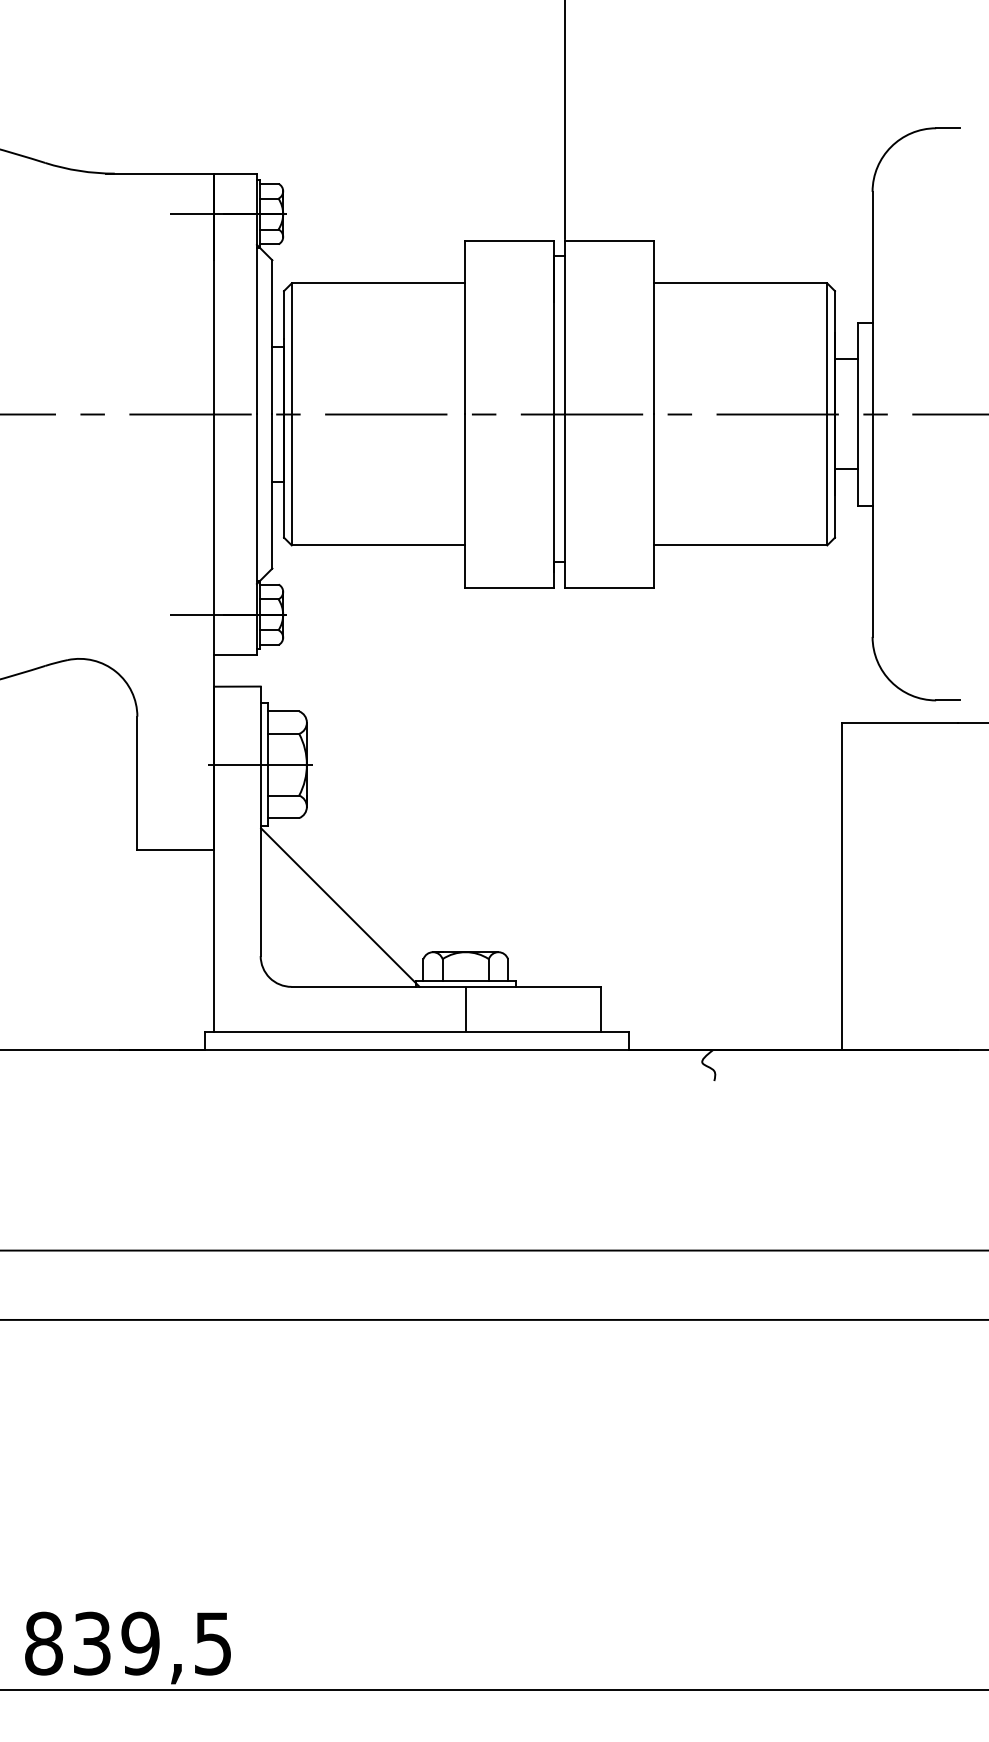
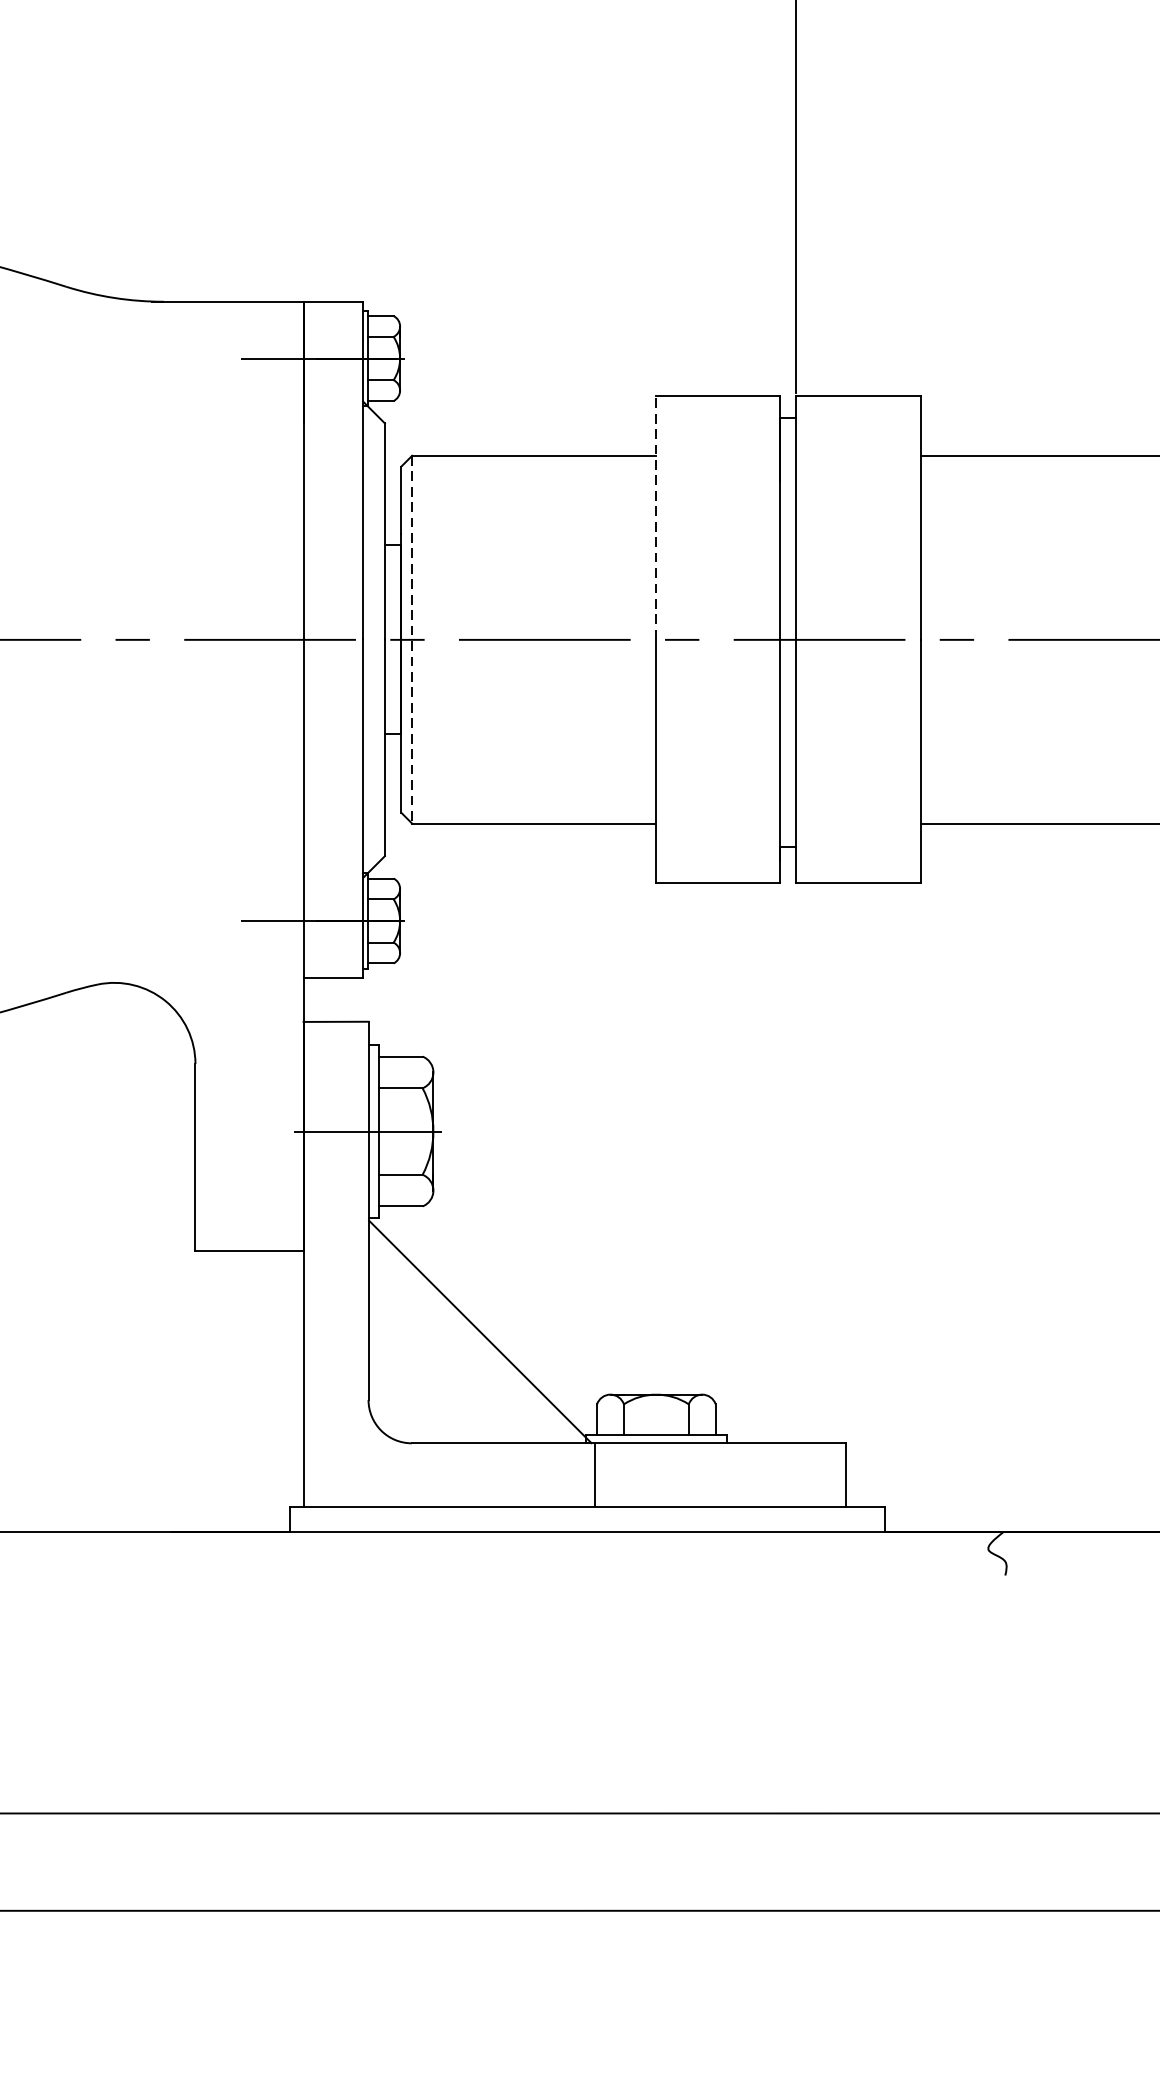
line: (465, 327) -> (656, 517), solid -> dashed
line: (291, 414) -> (411, 639), solid -> dashed
line: (465, 1009) -> (594, 1475), moved

